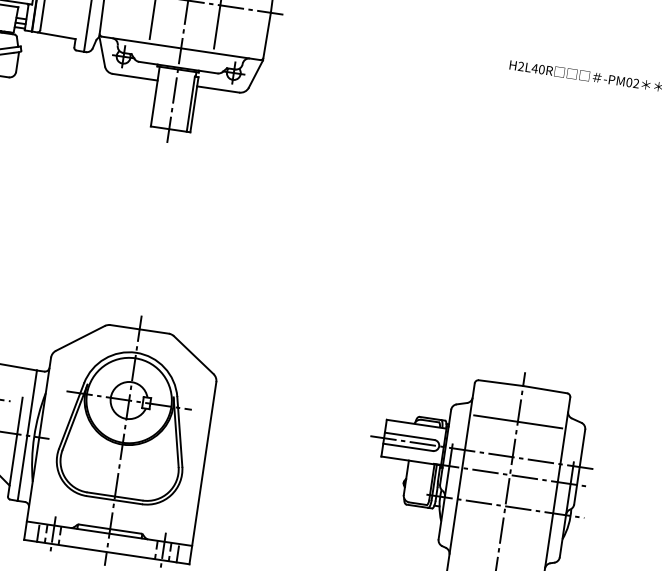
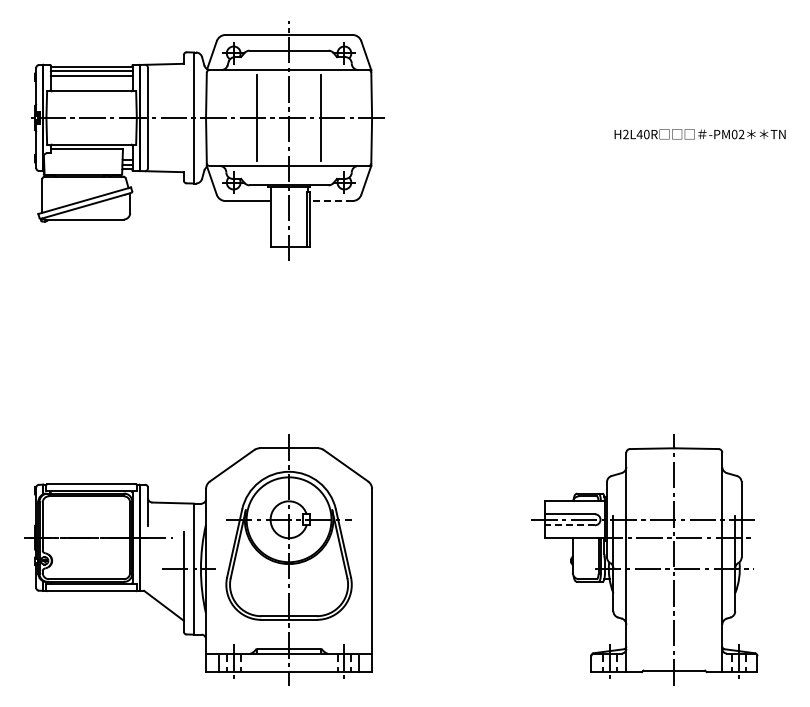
line: (217, 89) -> (330, 201), solid -> dashed
line: (518, 422) -> (674, 484), removed
line: (408, 447) -> (570, 525), solid -> dashed

